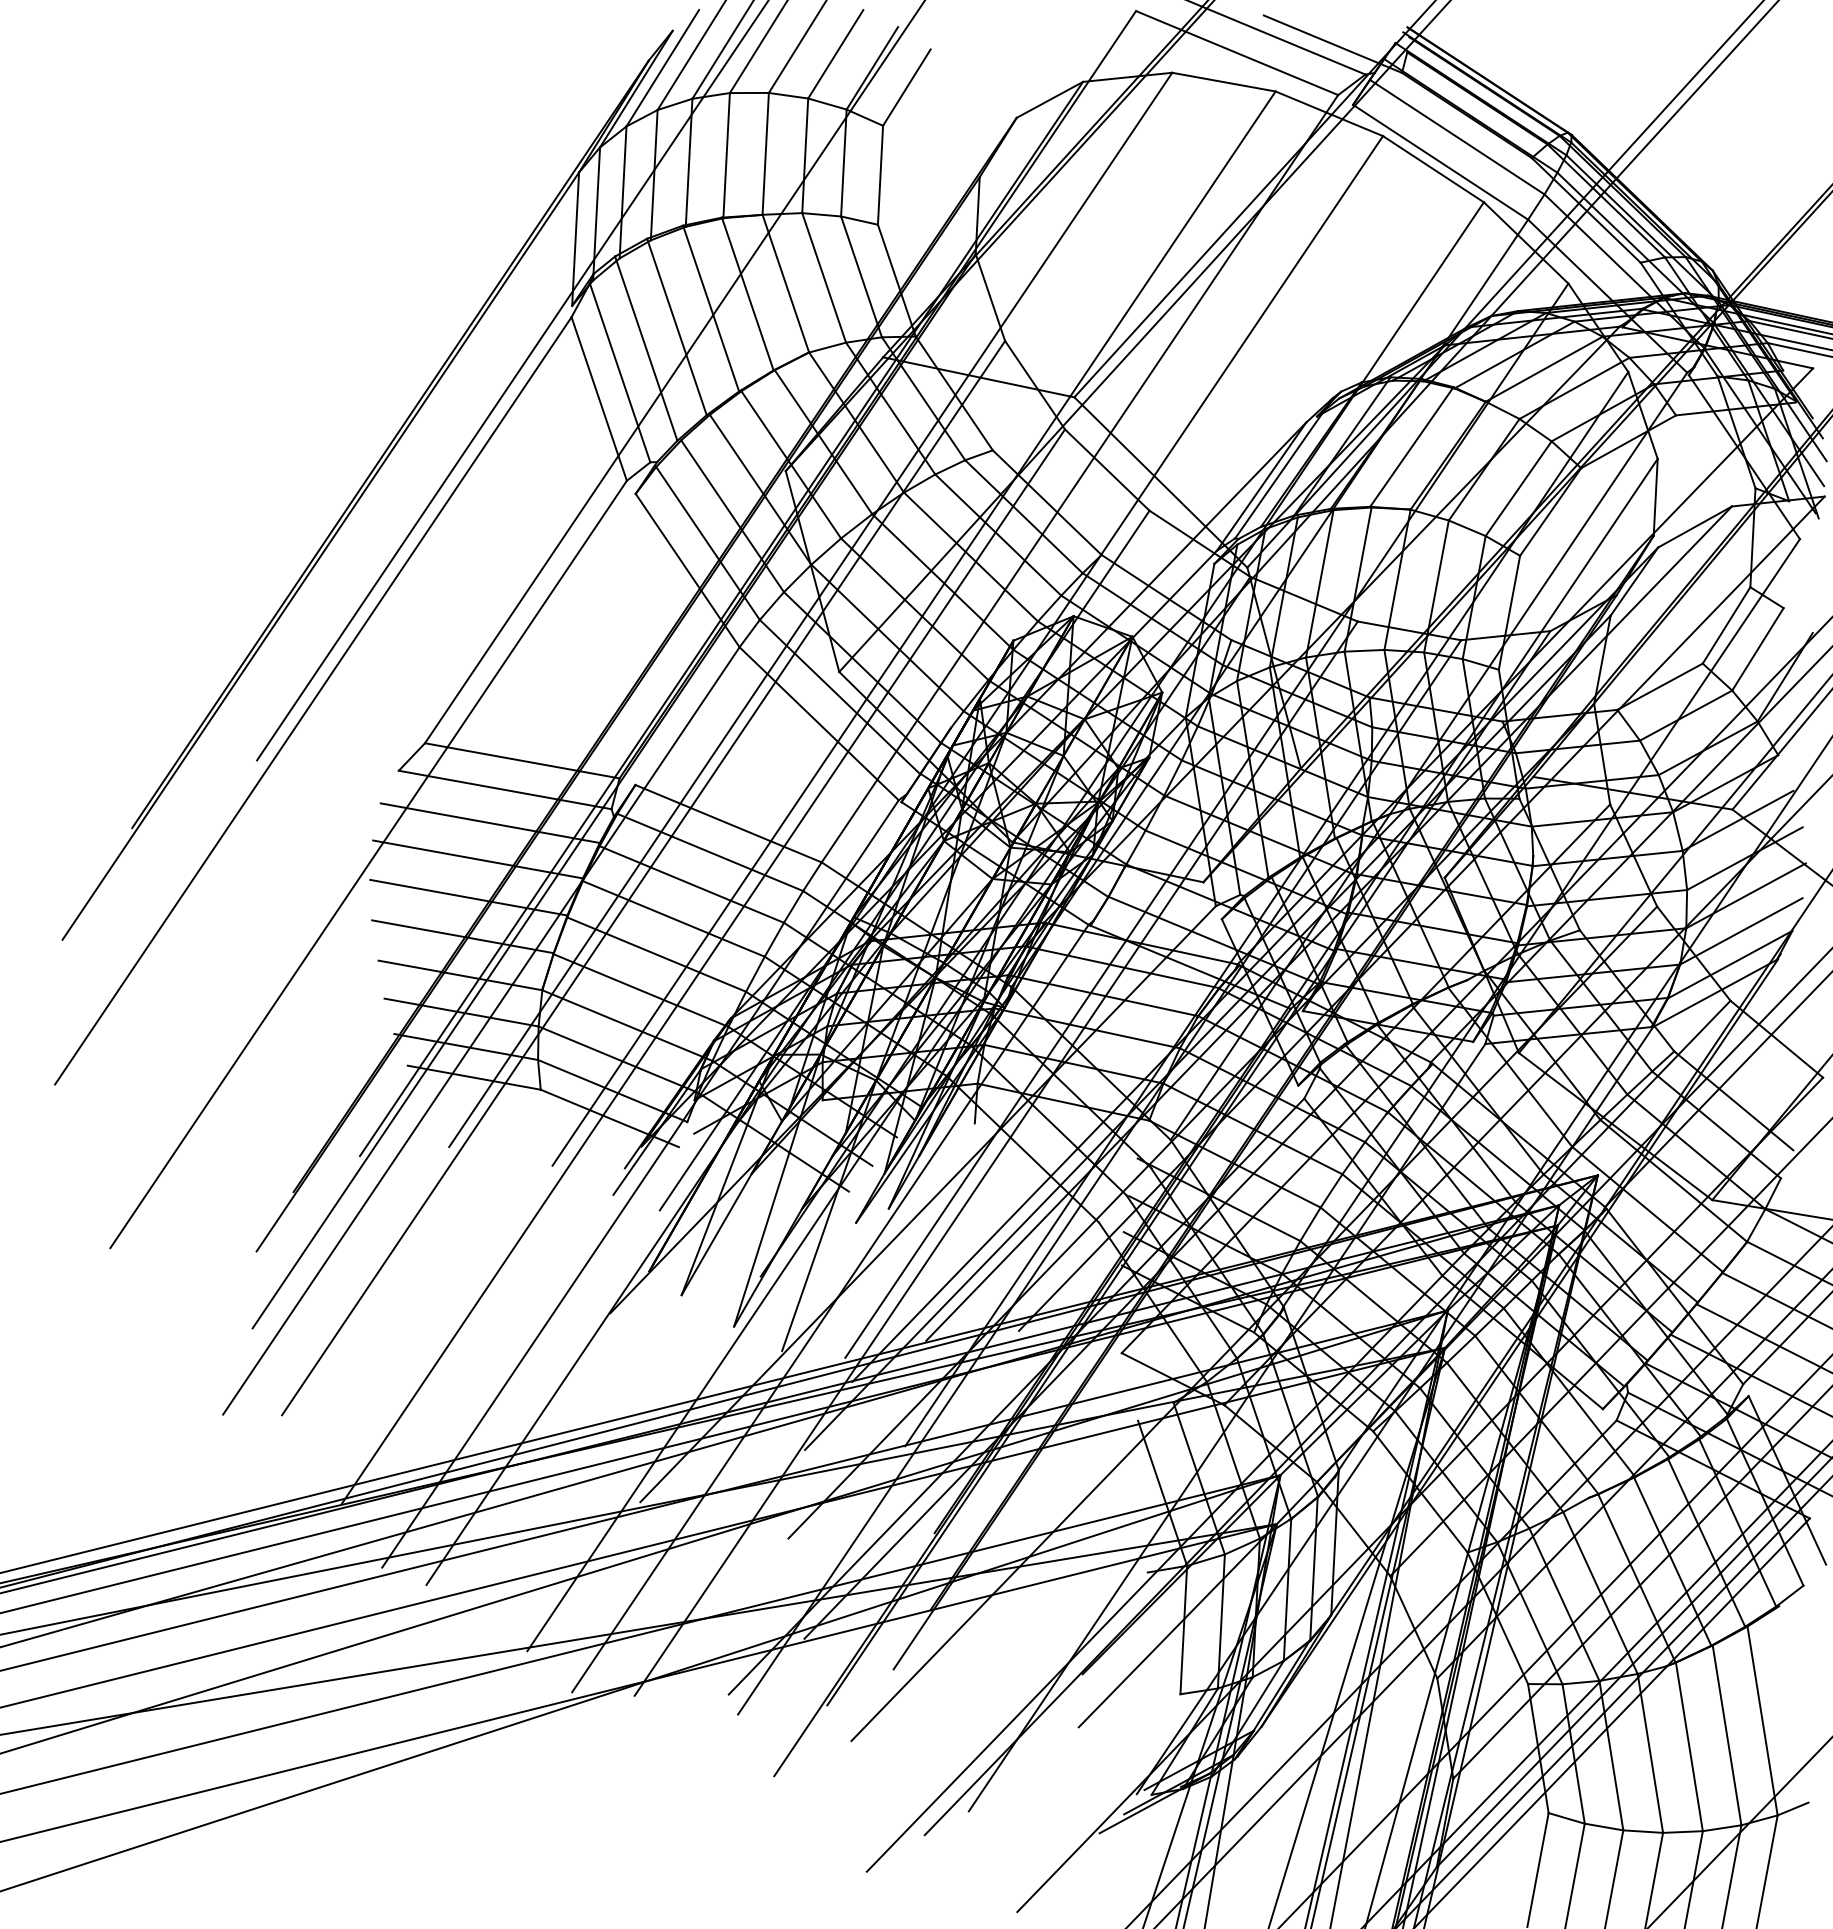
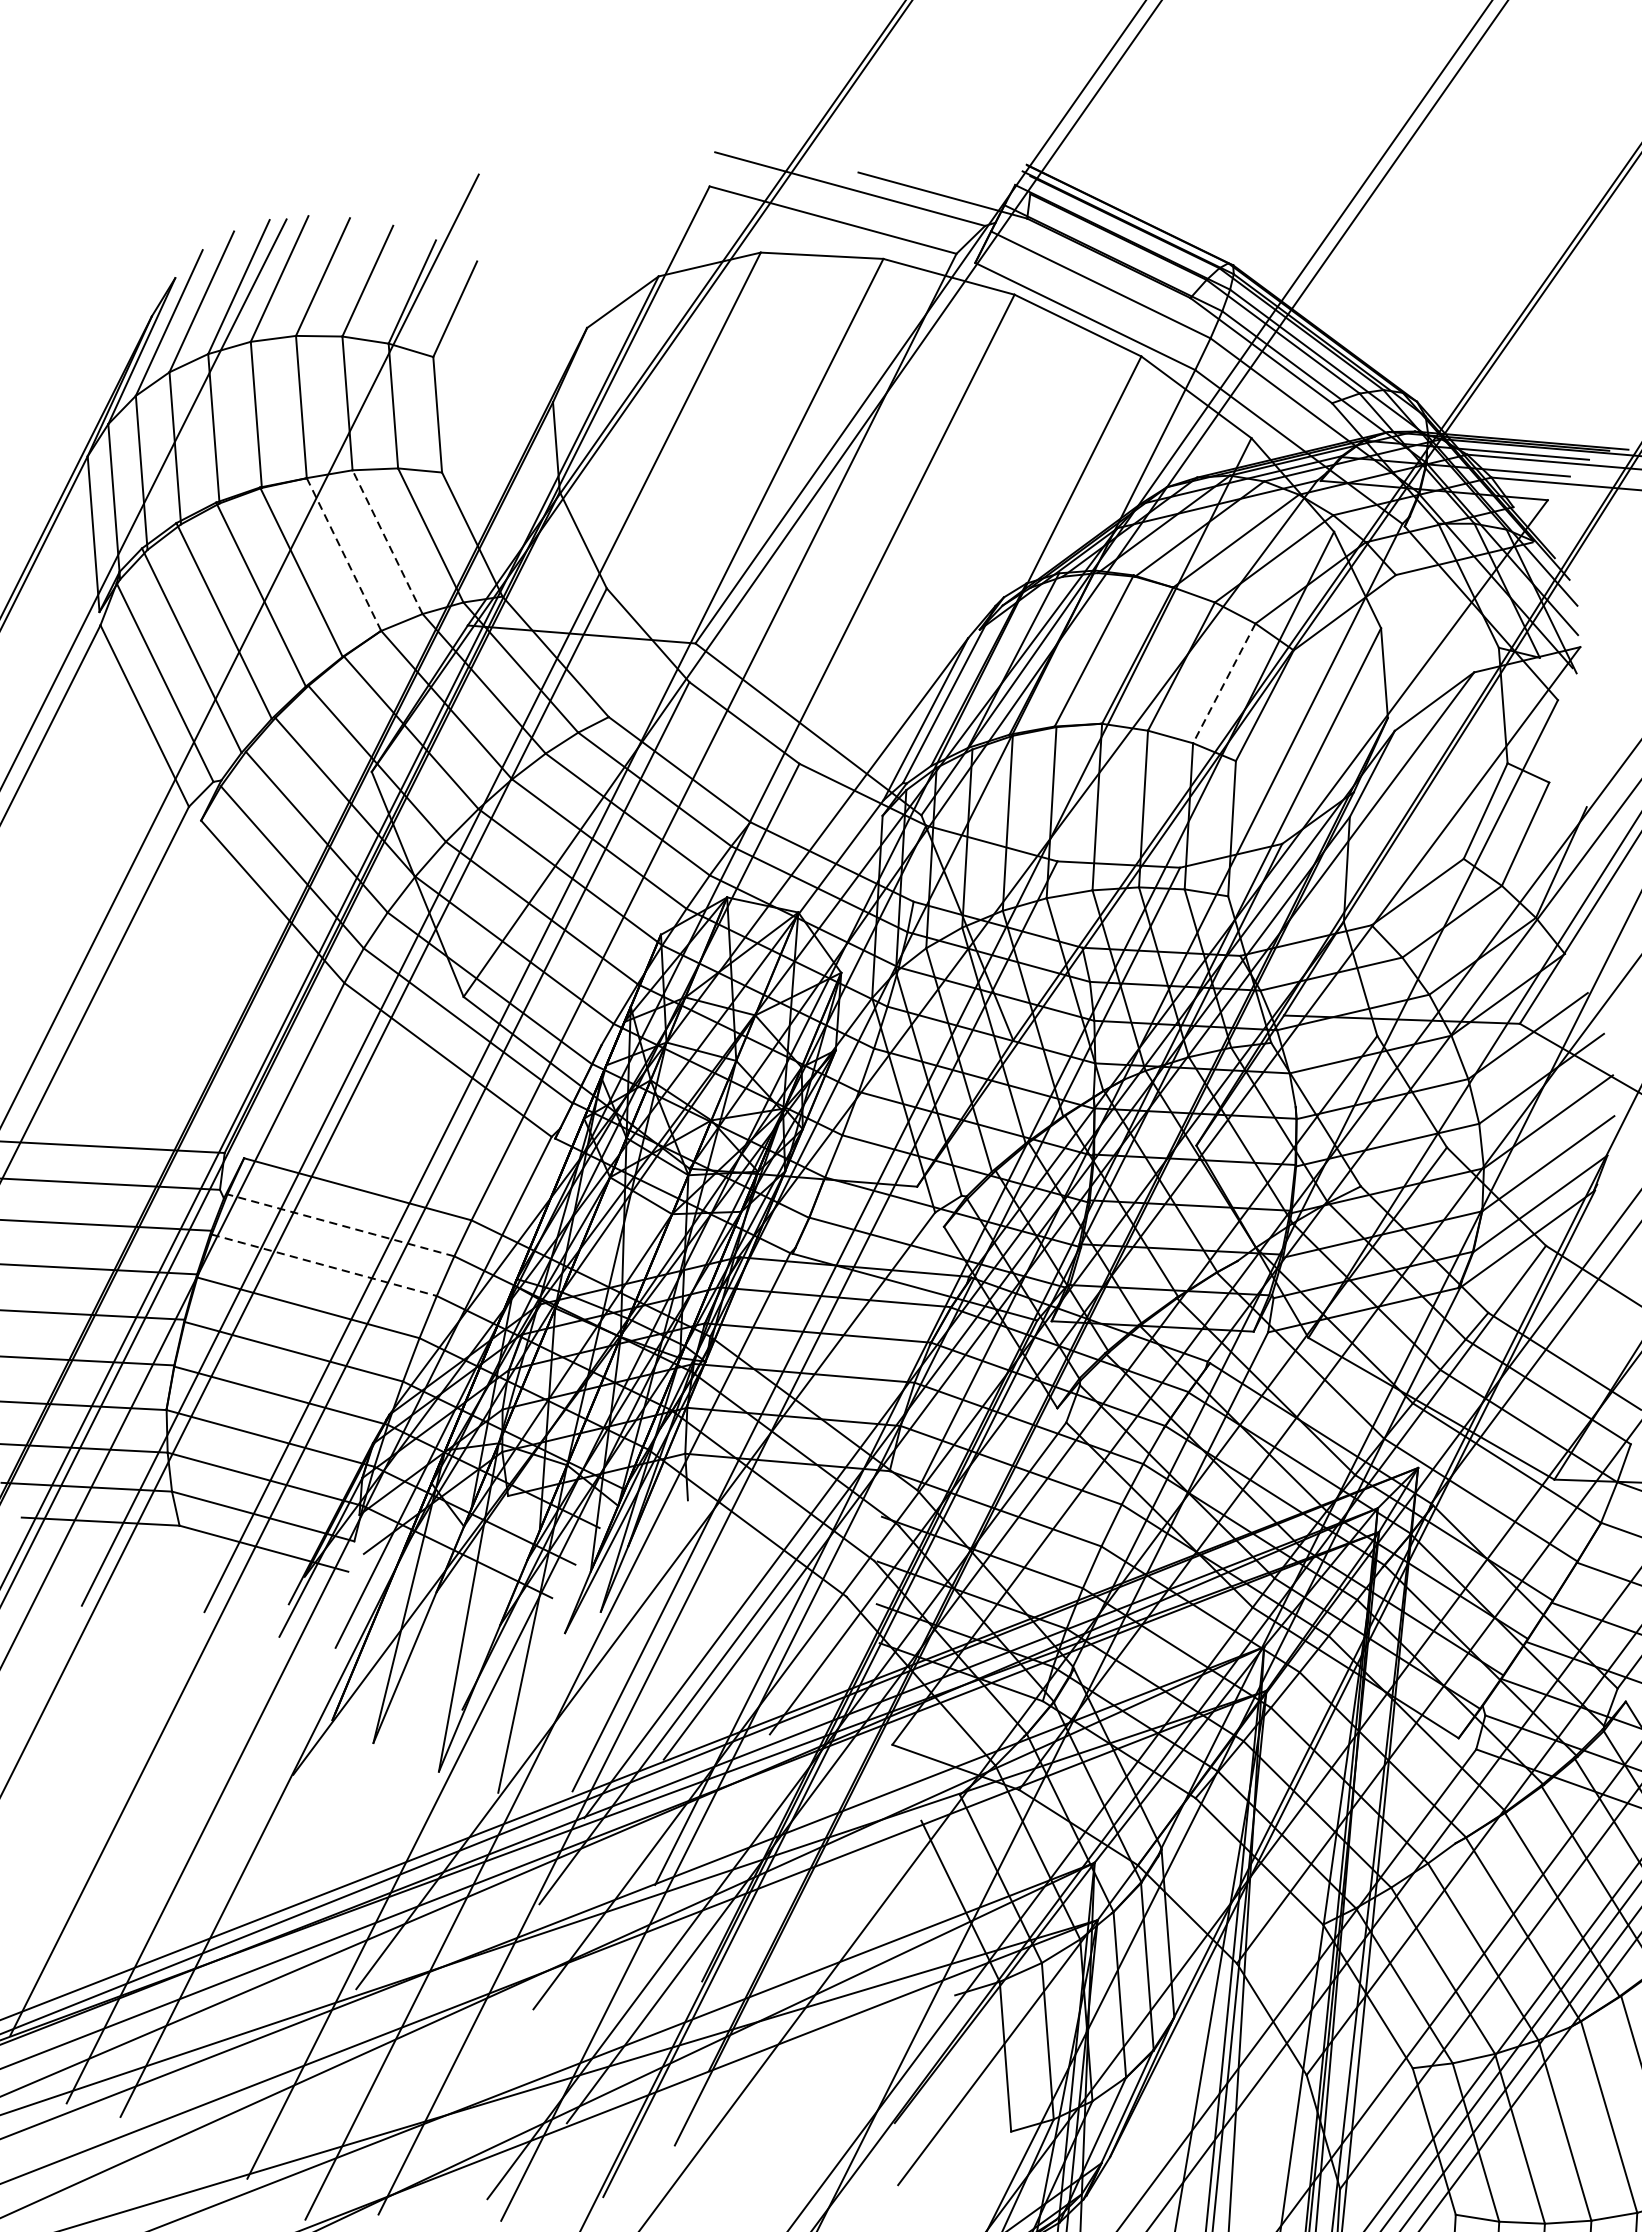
line: (824, 277) -> (387, 541), solid -> dashed
line: (785, 283) -> (343, 554), solid -> dashed
line: (1518, 488) -> (1224, 683), solid -> dashed
line: (710, 852) -> (341, 1225), solid -> dashed
line: (691, 884) -> (323, 1265), solid -> dashed

